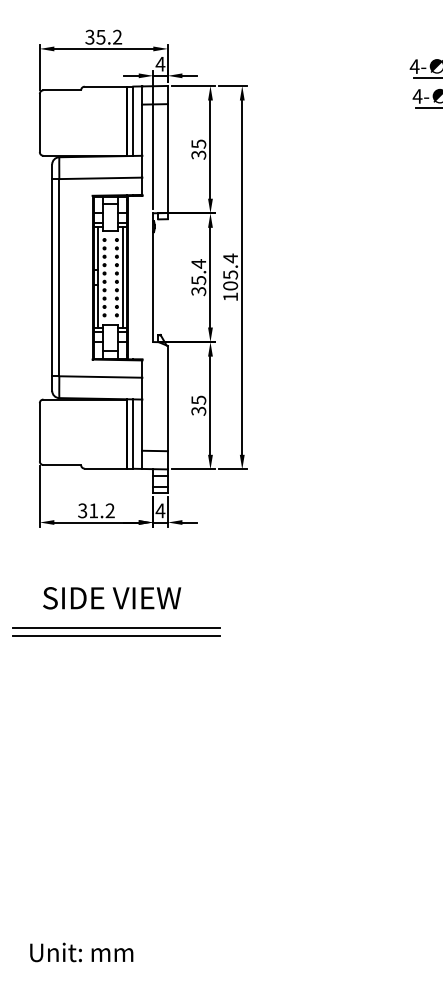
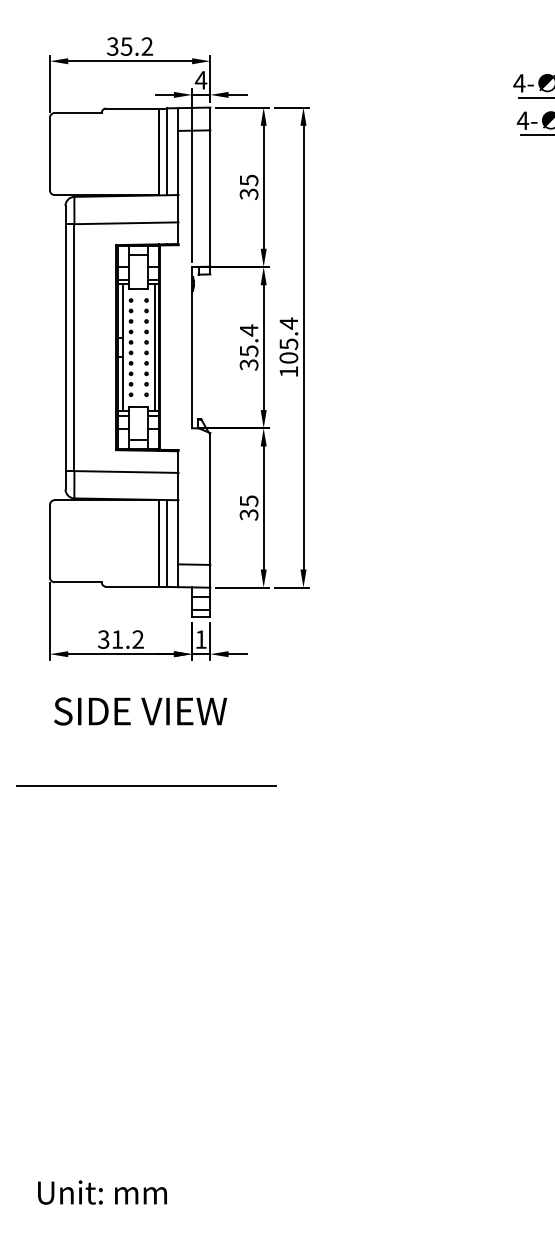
text: (160, 510) -> (201, 639), 4 -> 1
text: (112, 598) -> (141, 711), moved
line: (116, 636) -> (146, 796), removed

